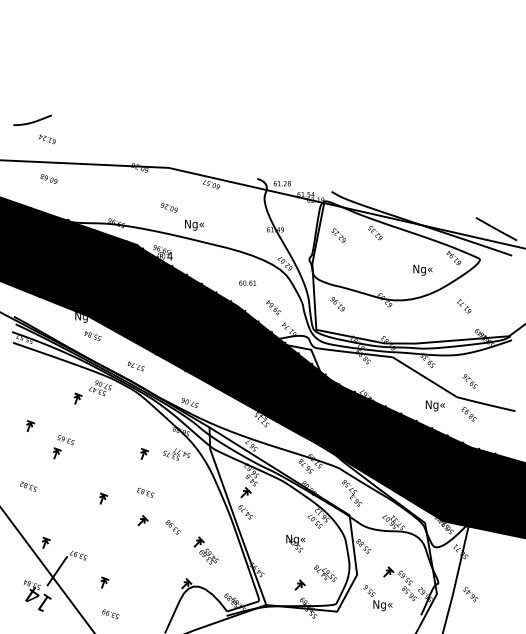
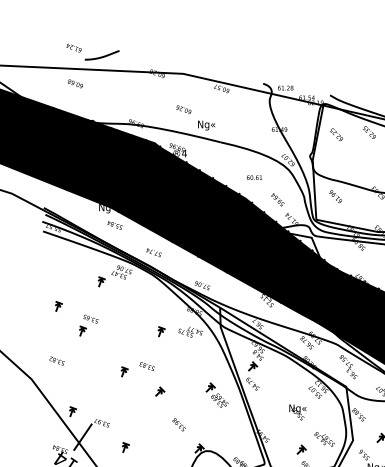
curve: (32, 121) -> (102, 56), moved
text: (145, 492) -> (147, 366), moved
text: (172, 527) -> (178, 424), moved
part: (205, 550) -> (216, 395), moved

